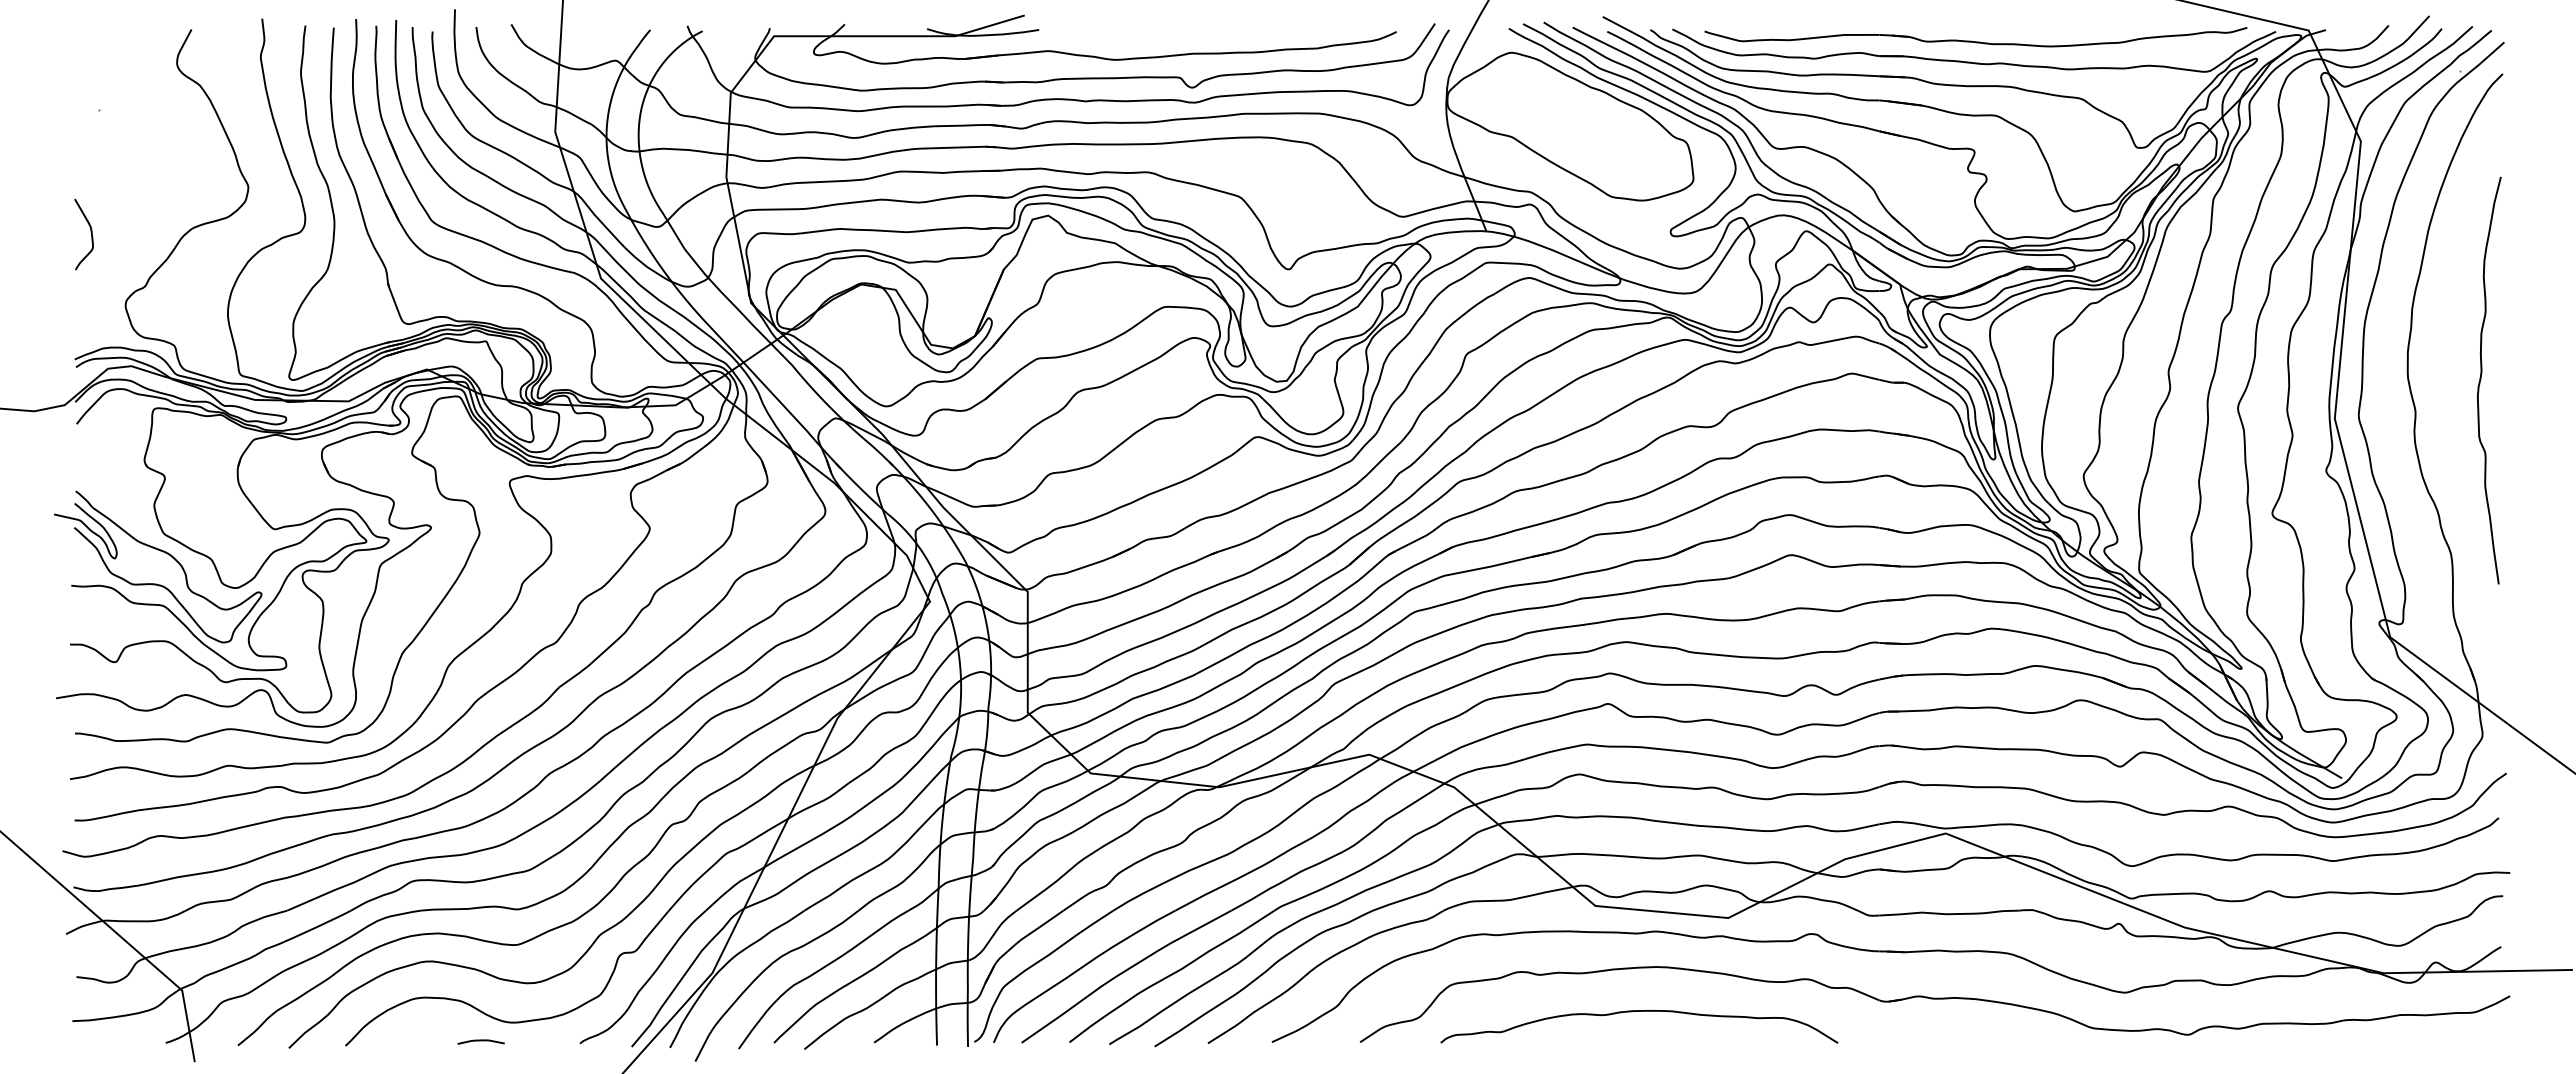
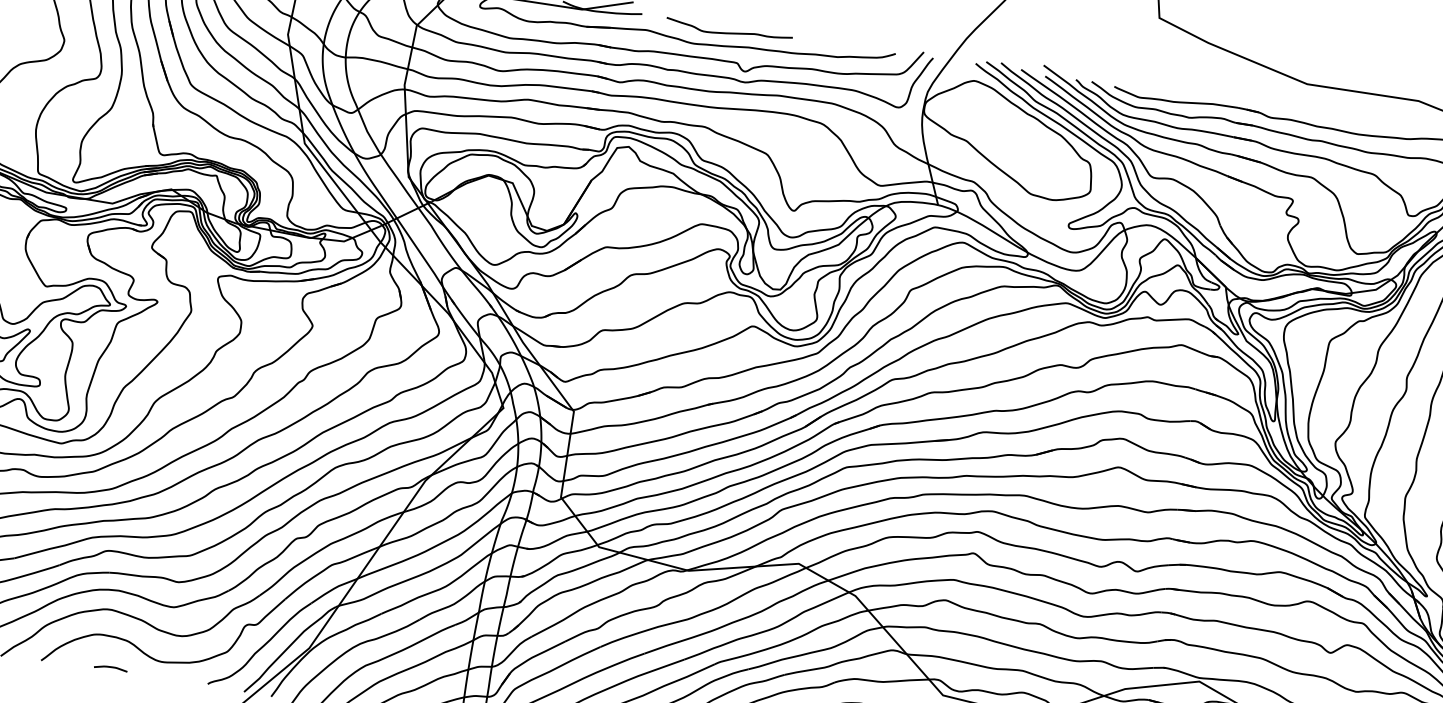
curve: (1162, 37) -> (729, 32), added
curve: (480, 1041) -> (110, 667), moved

